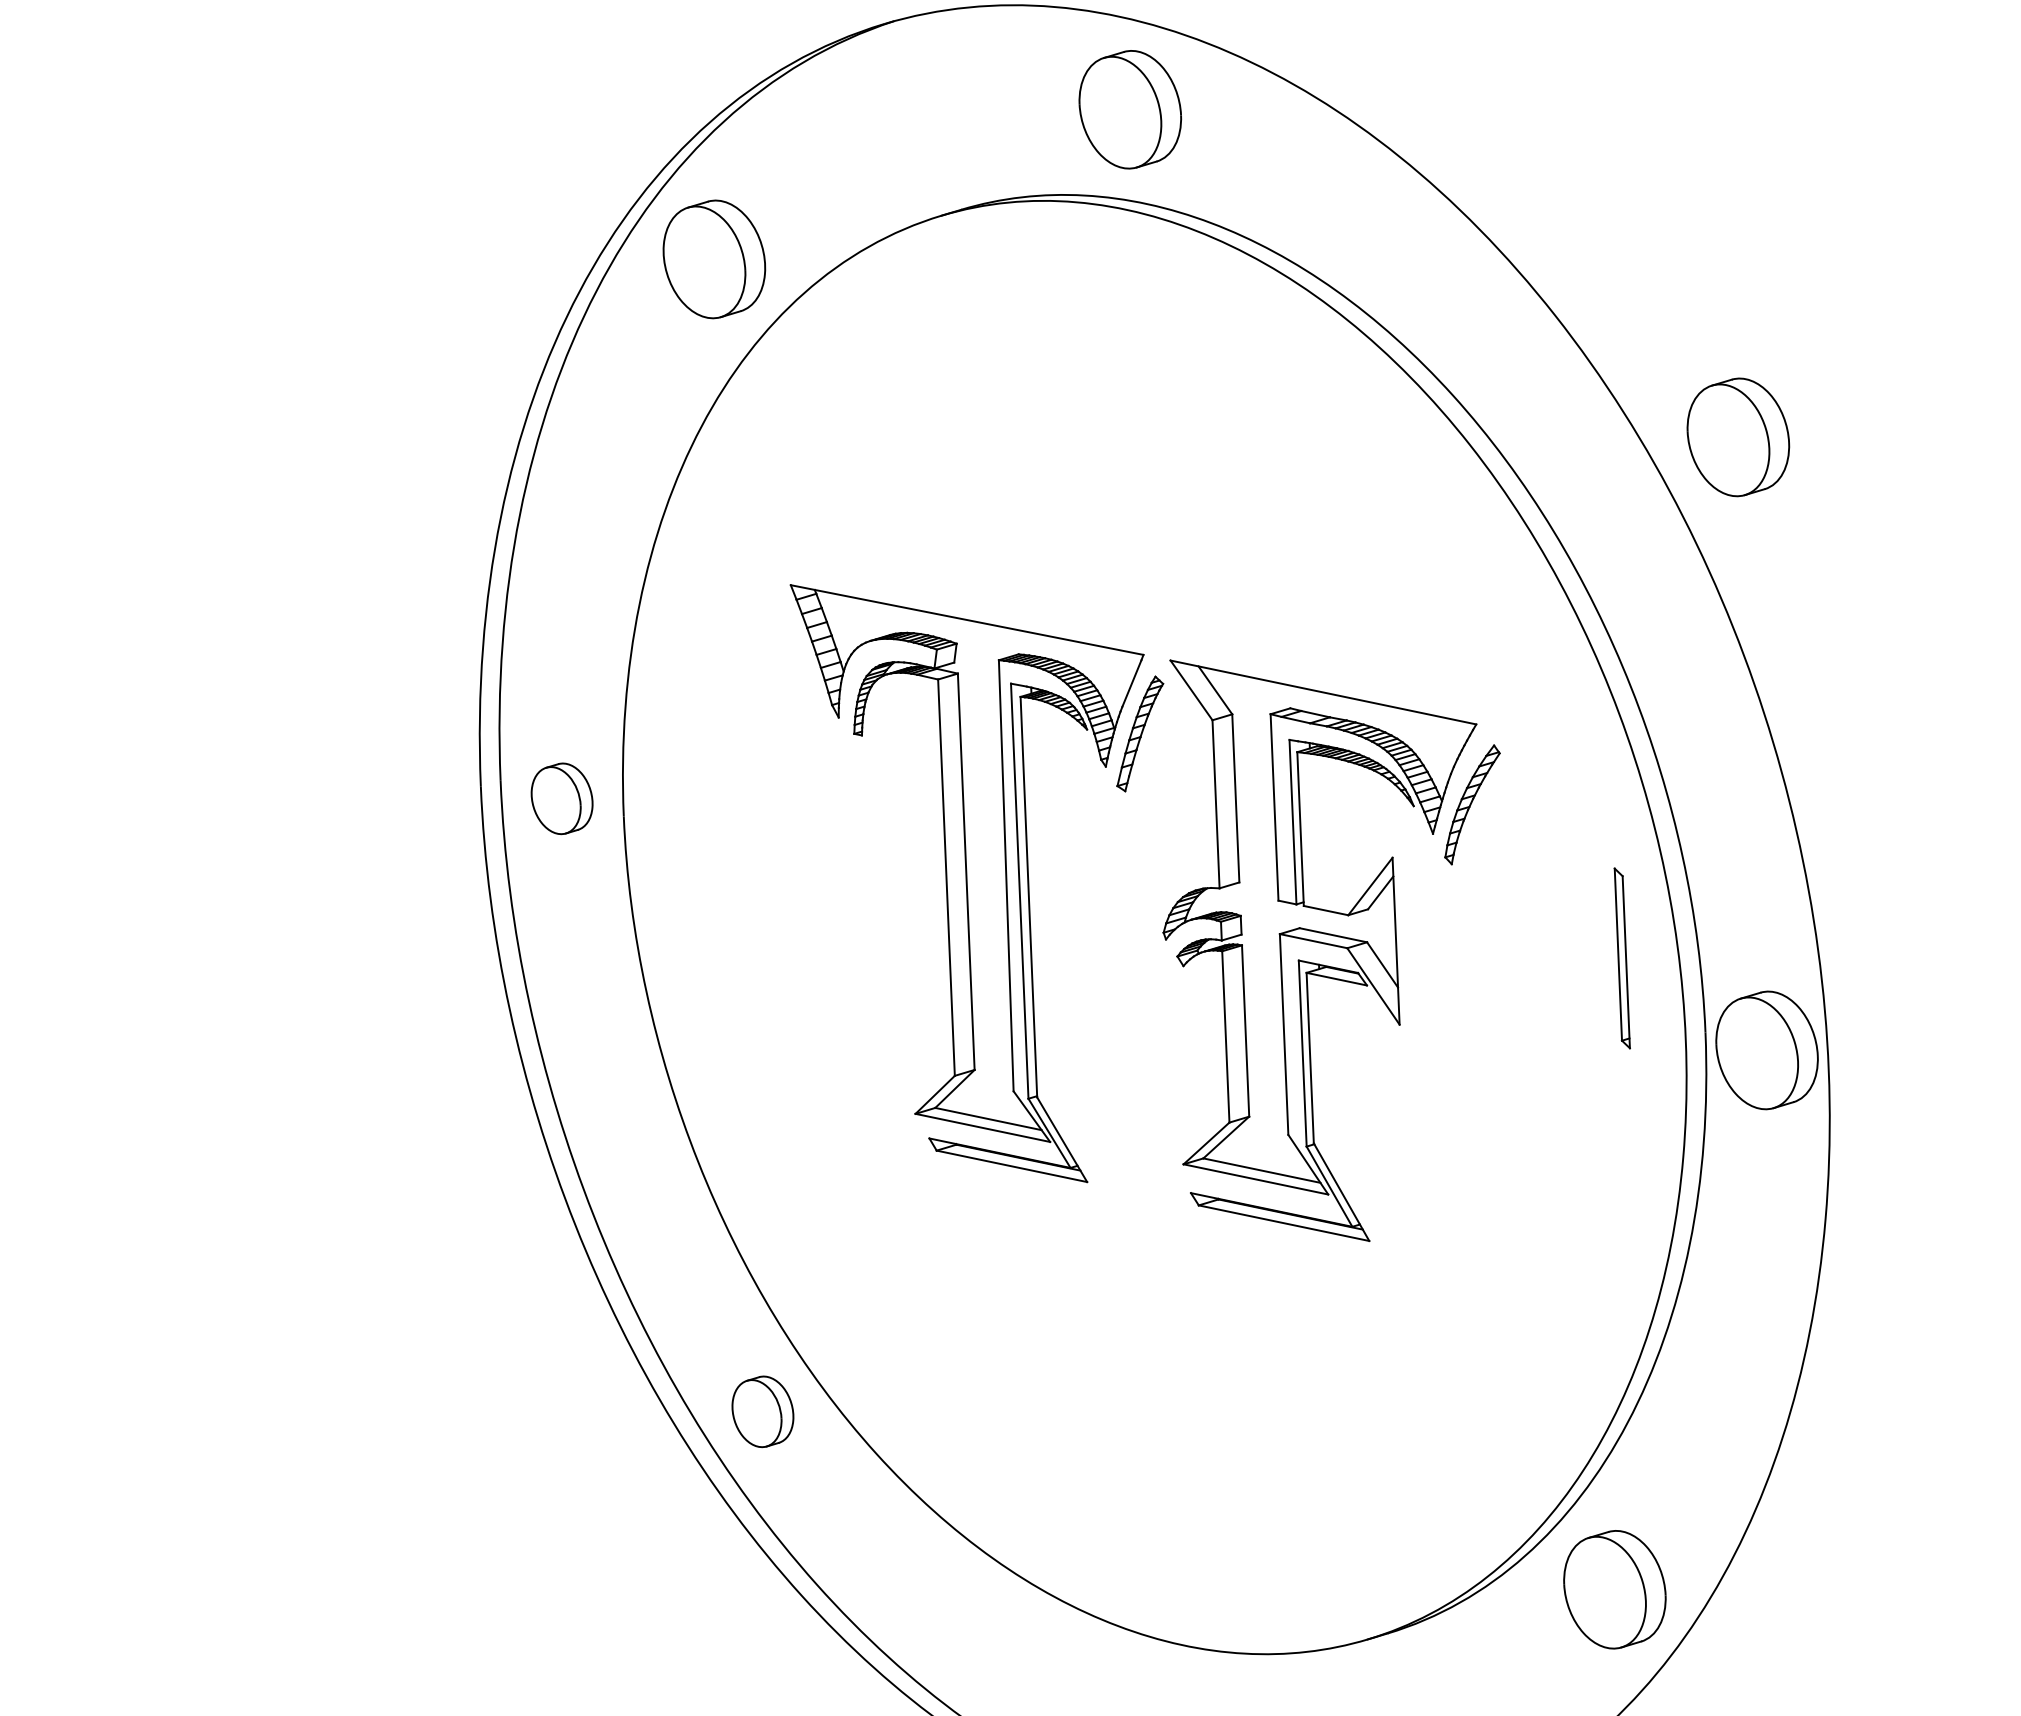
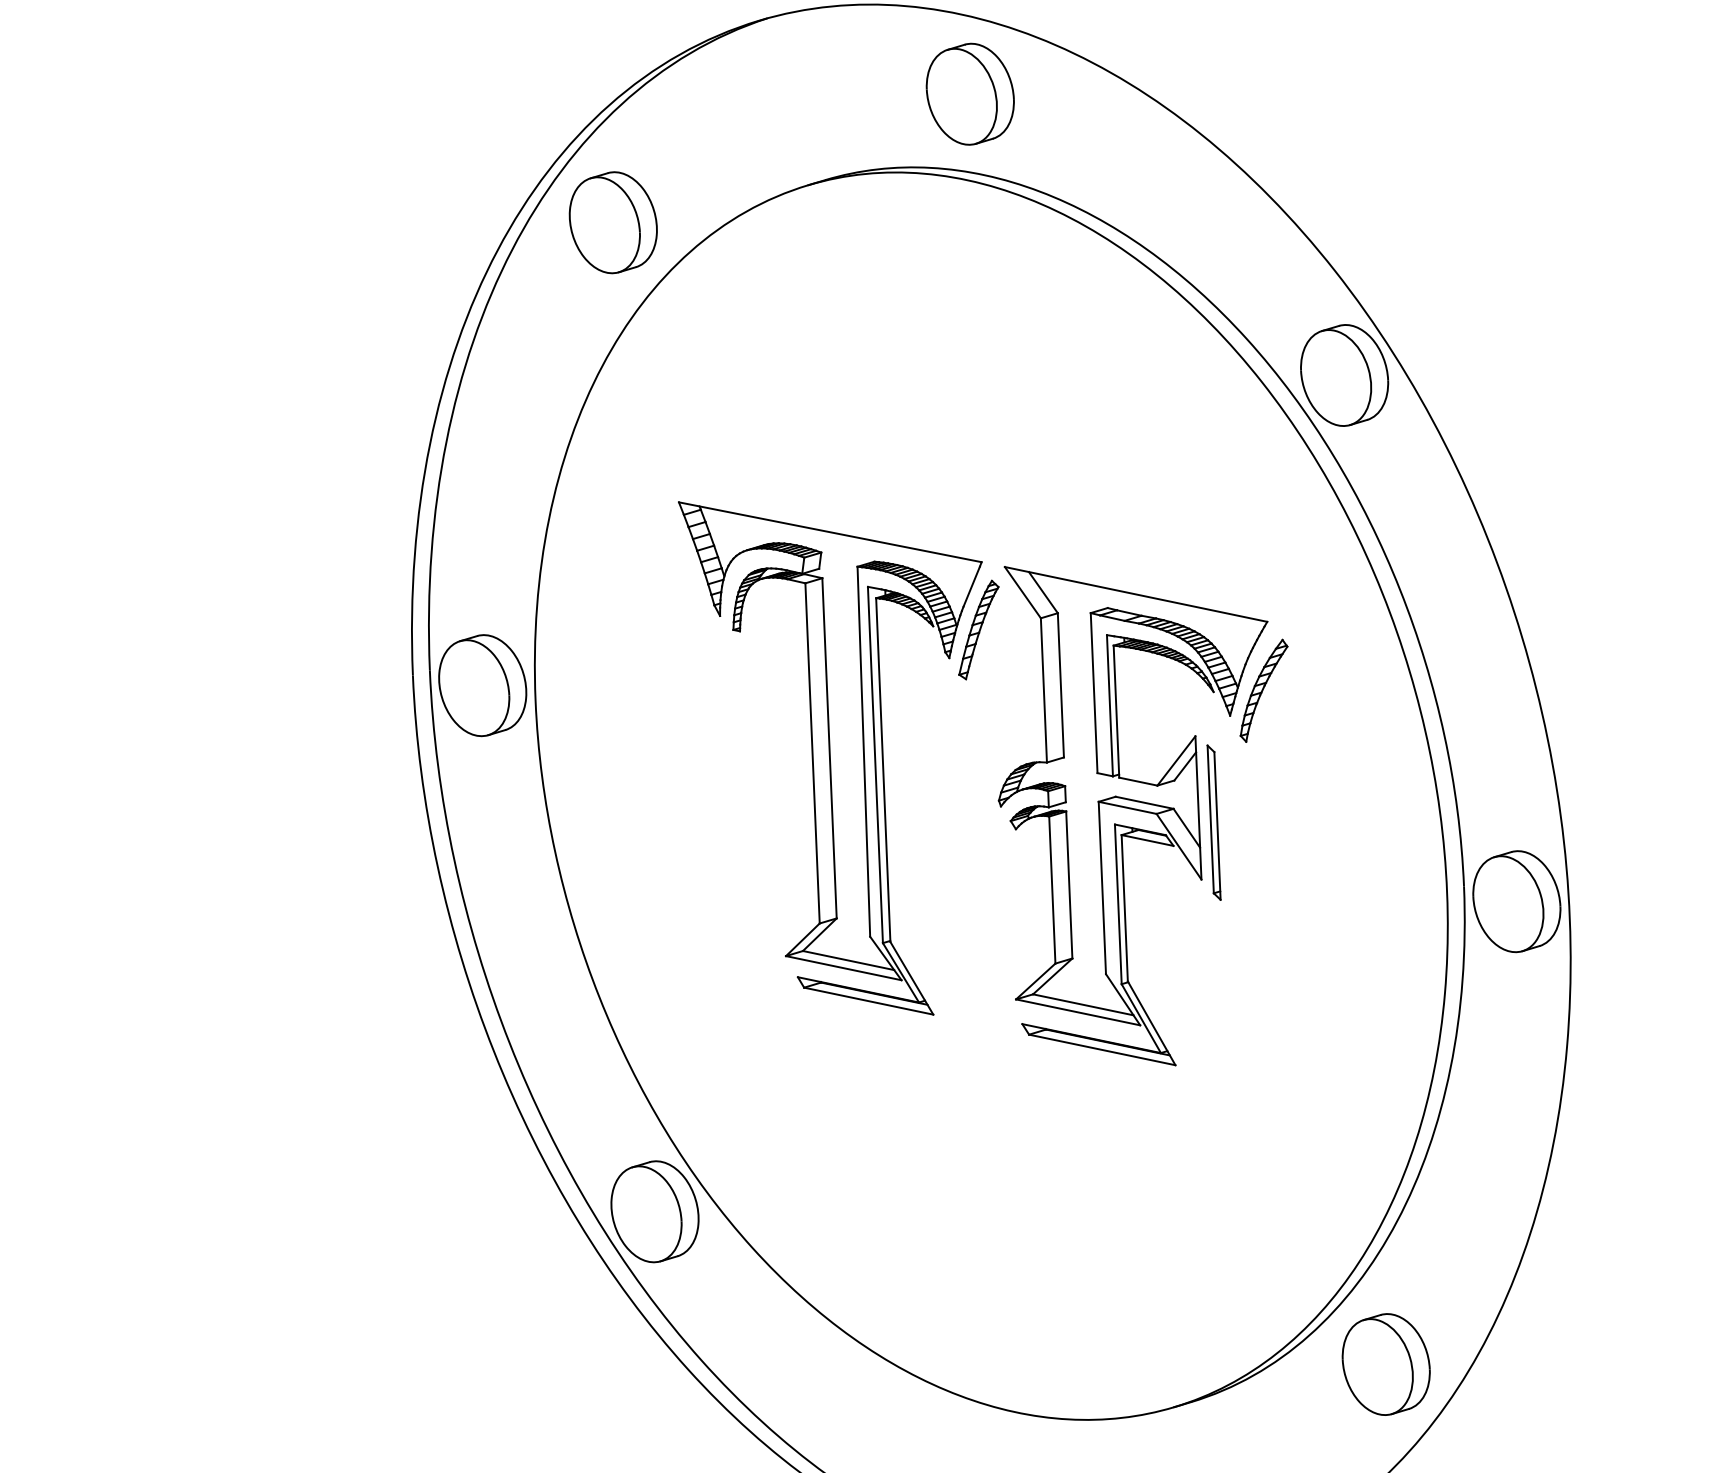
part: (1738, 437) -> (1344, 375), moved
part: (561, 798) -> (482, 685), size x1.67
part: (1621, 958) -> (1213, 822), moved
part: (762, 1411) -> (654, 1211), size x1.67

